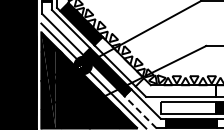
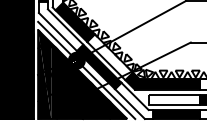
fill: (175, 87) -> (162, 81), added
line: (140, 112) -> (129, 104), dashed -> solid

